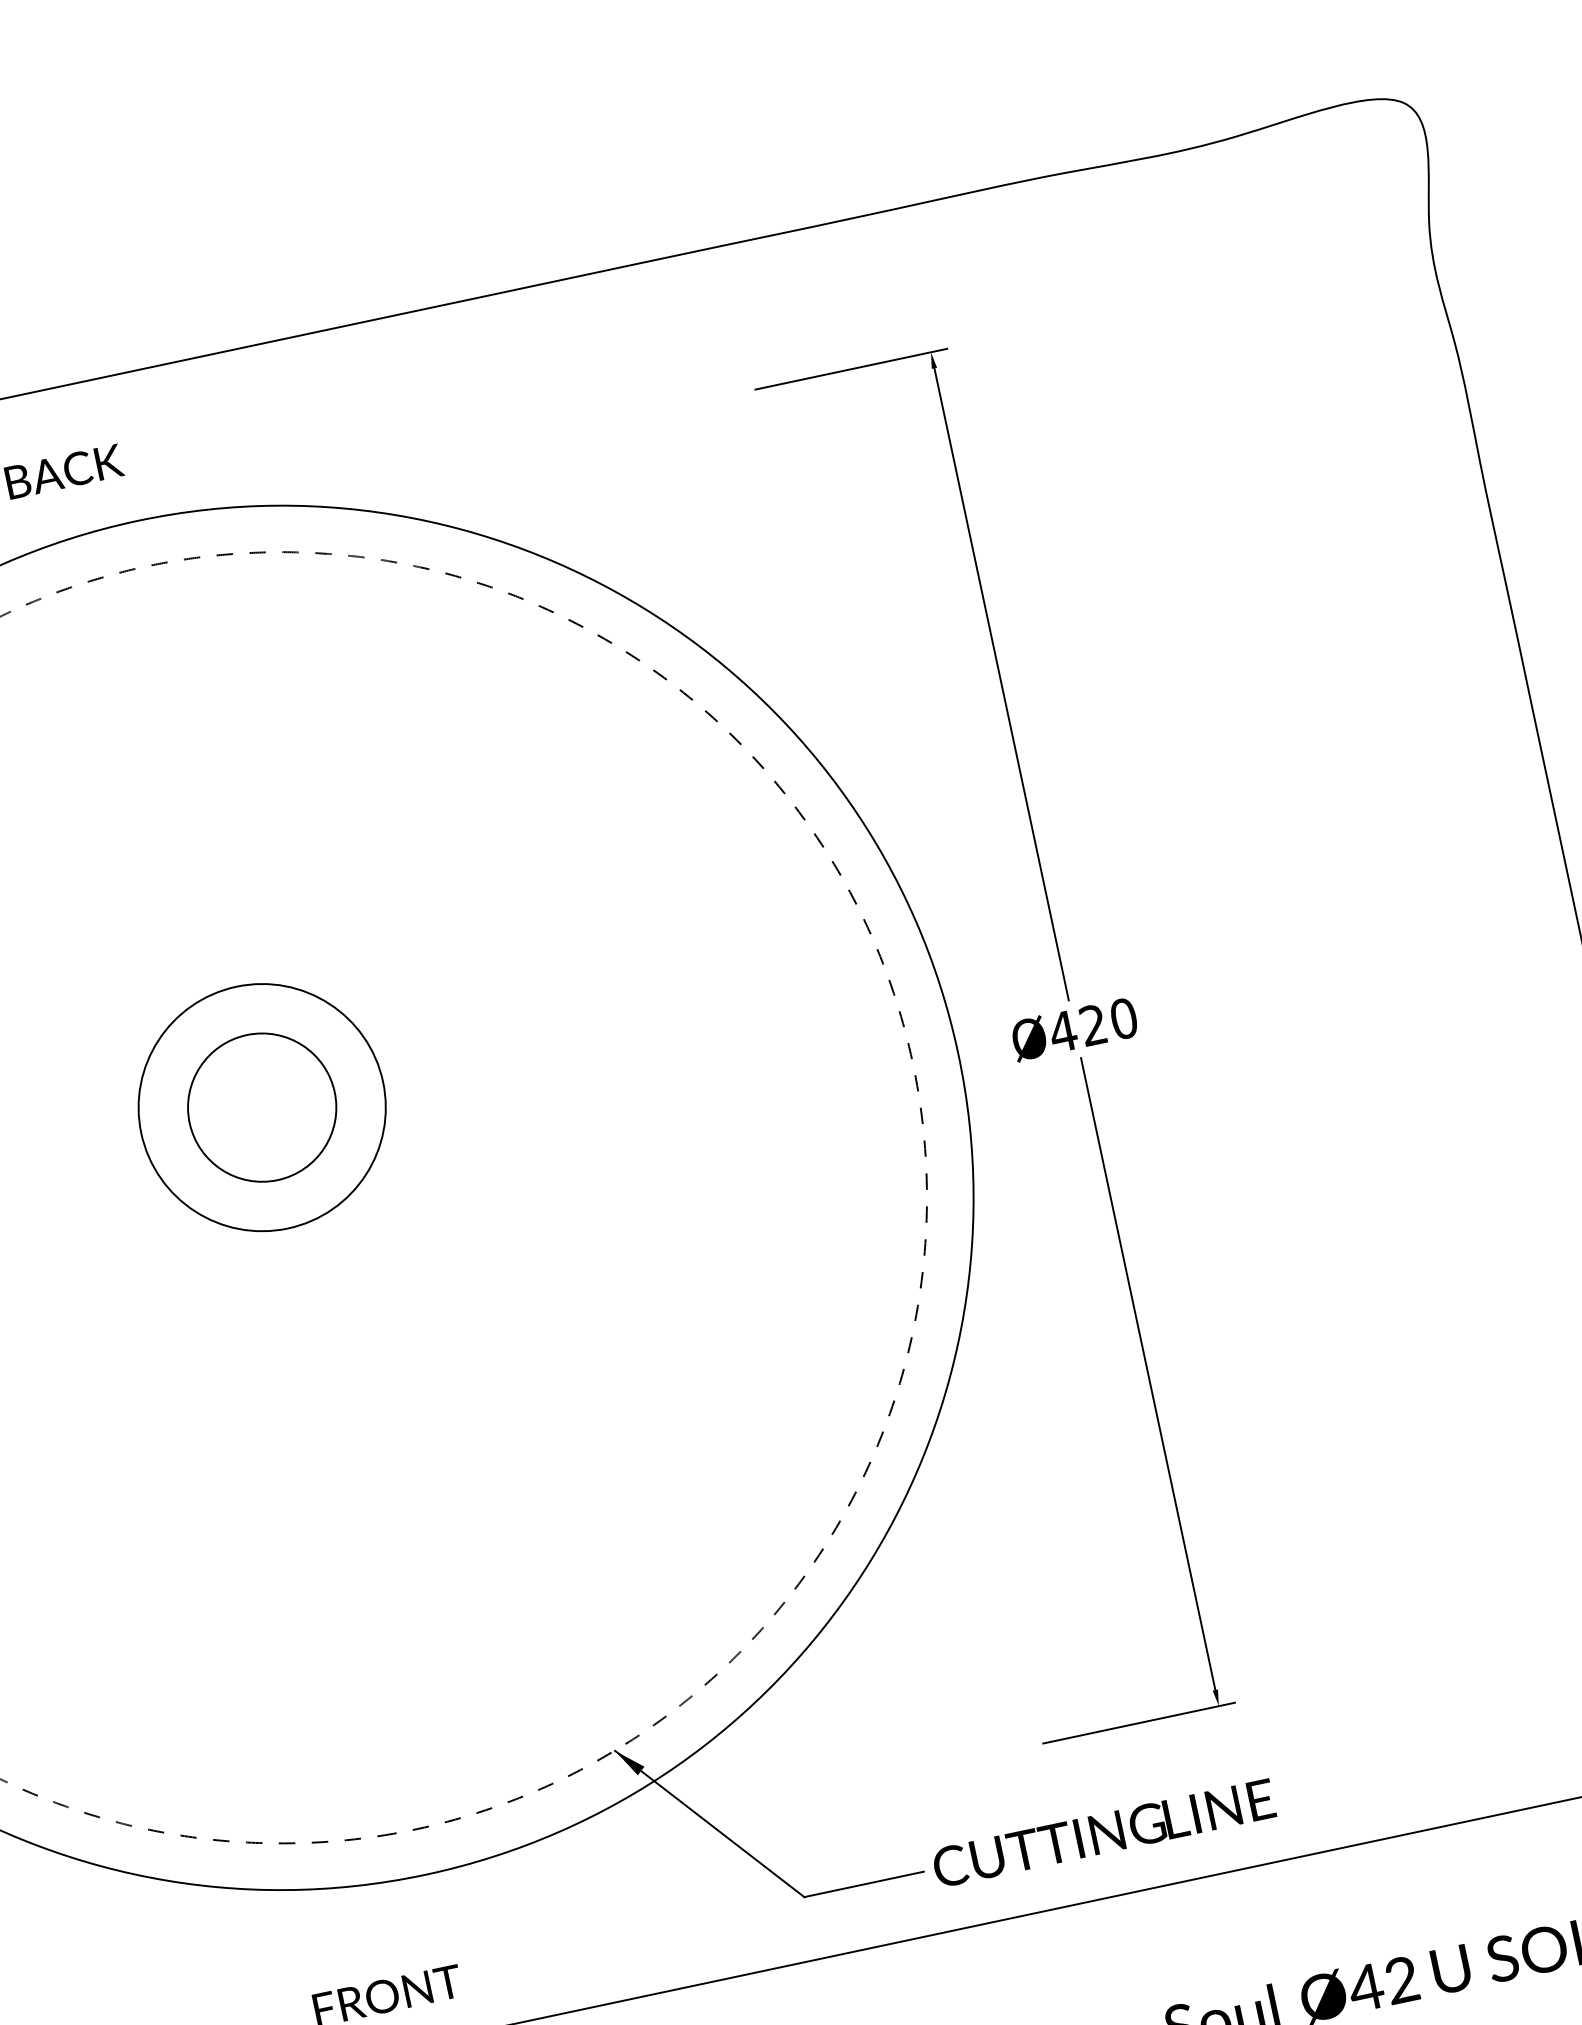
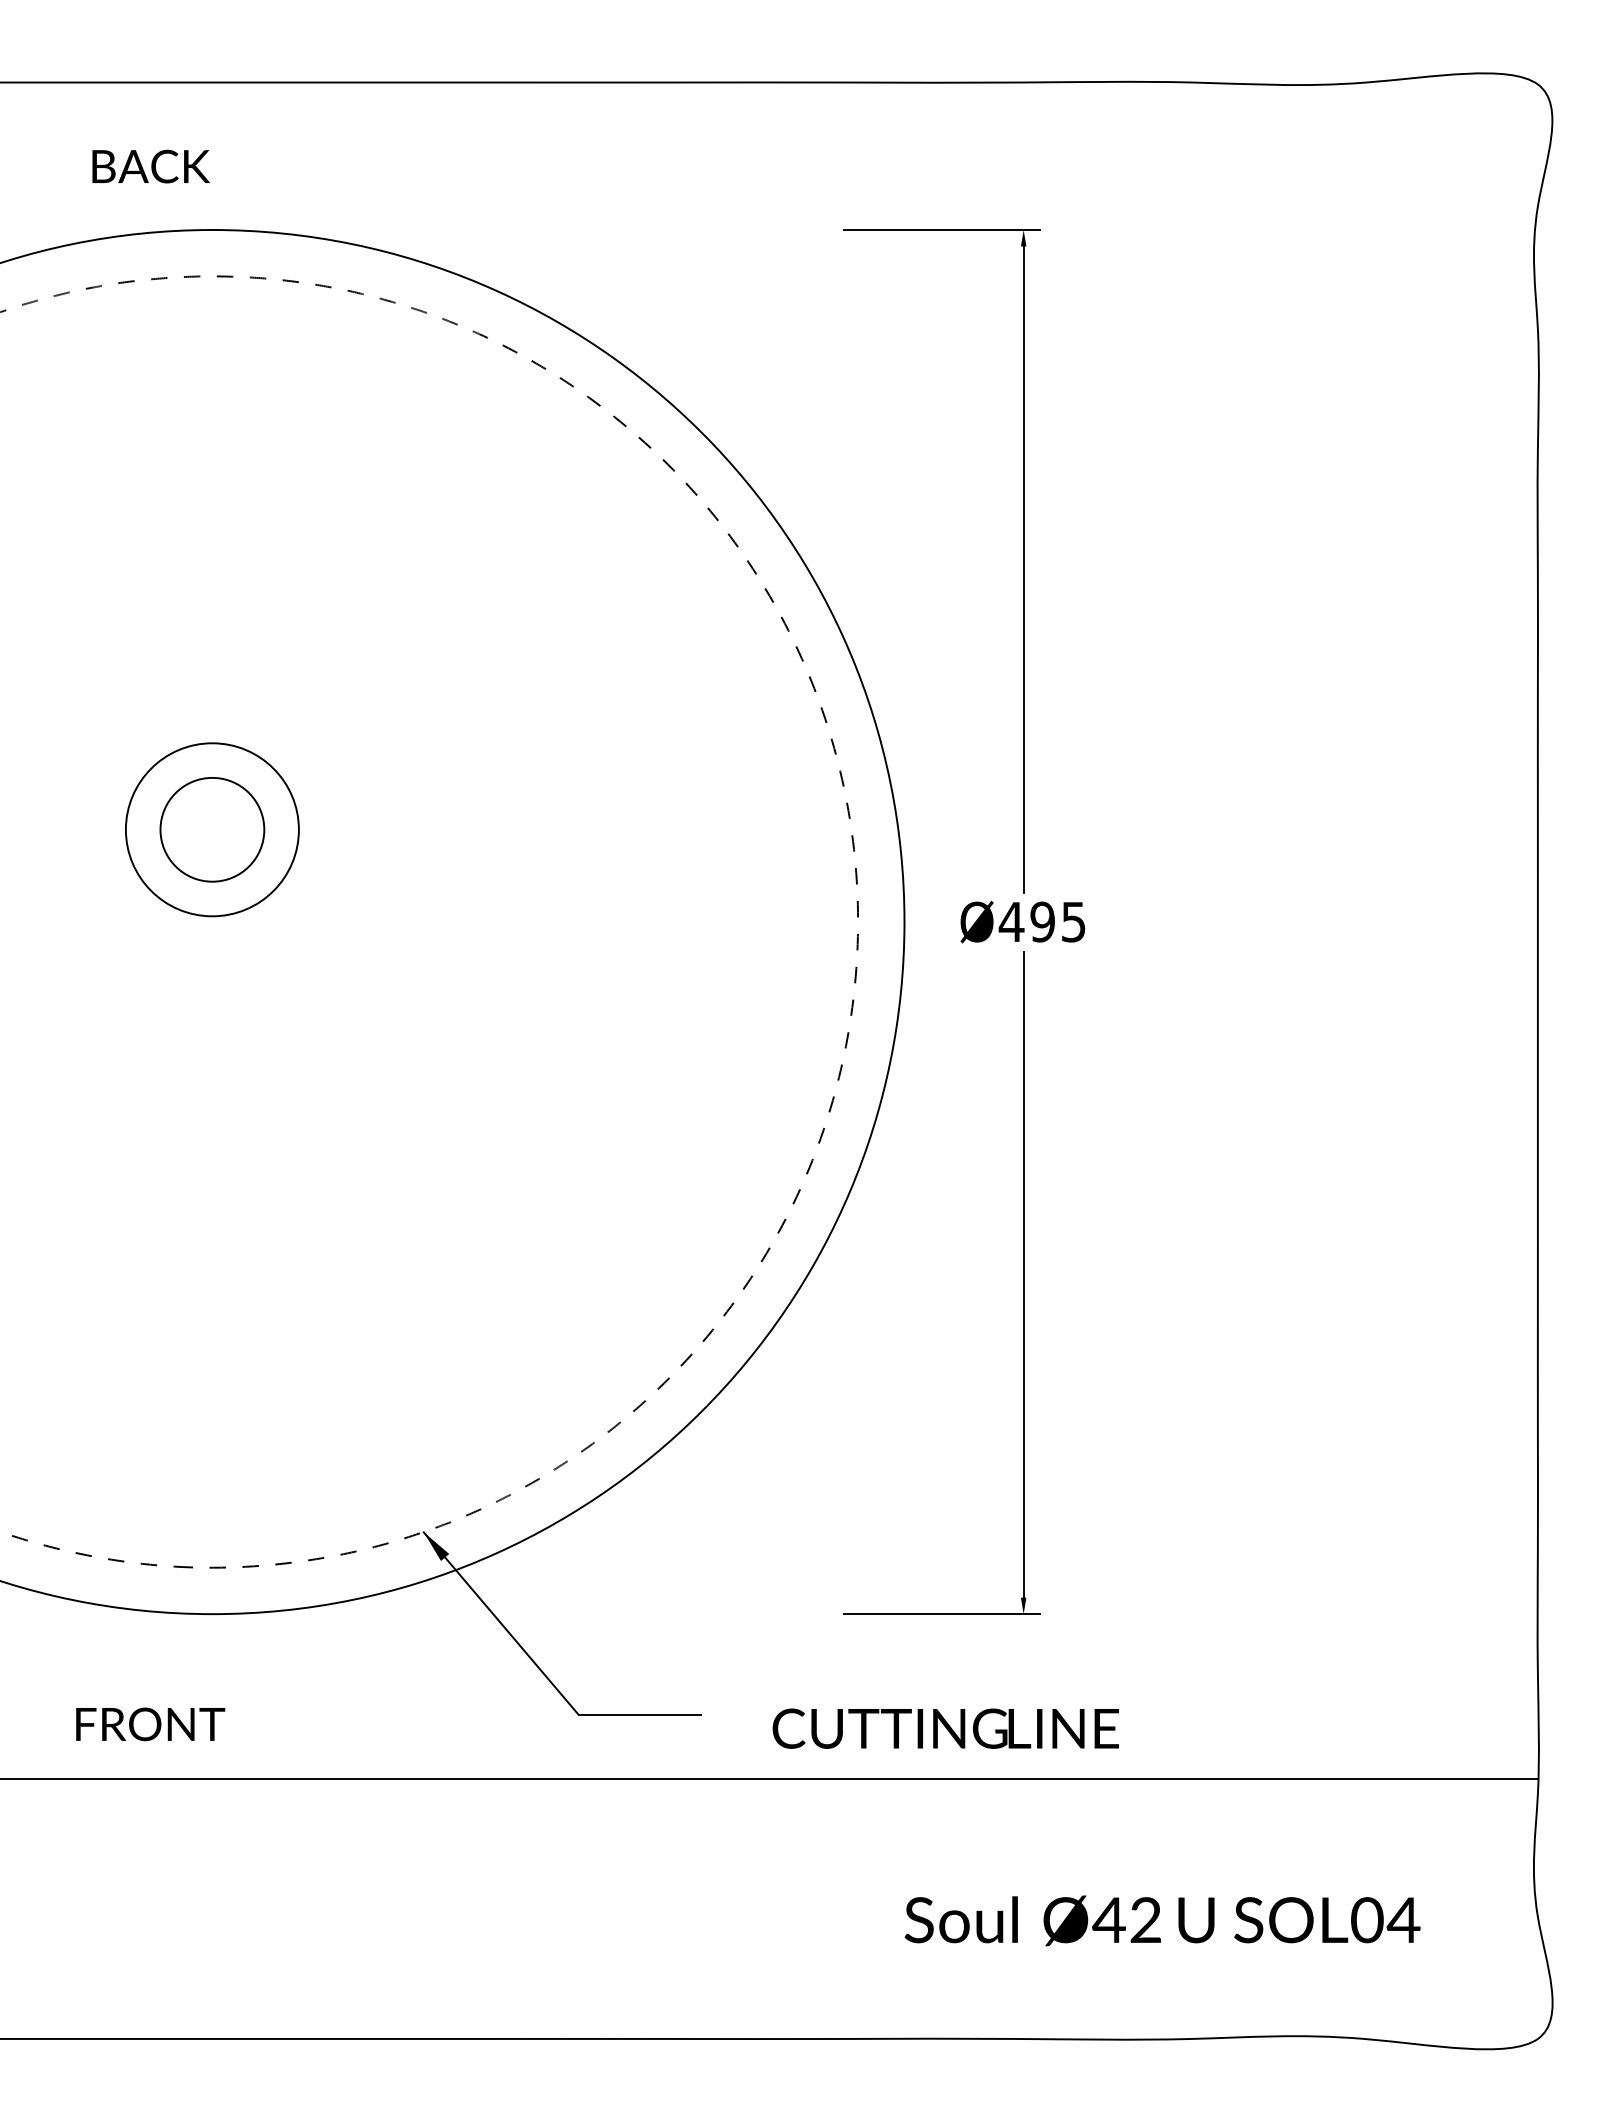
text: (1108, 1021) -> (1058, 921), Ø420 -> Ø495
circle: (262, 1107) -> (212, 829), size x0.7
circle: (262, 1107) -> (212, 829), size x0.7
text: (1103, 1833) -> (945, 1728), moved

